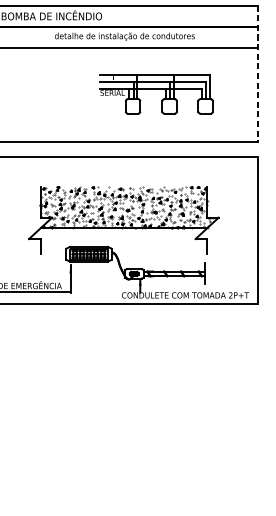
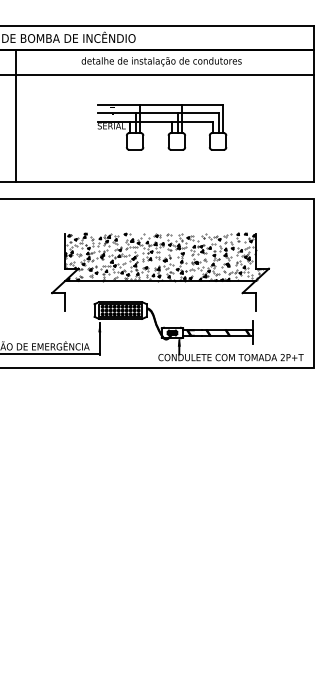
line: (258, 74) -> (314, 104), dashed -> solid
part: (157, 94) -> (162, 127), moved

